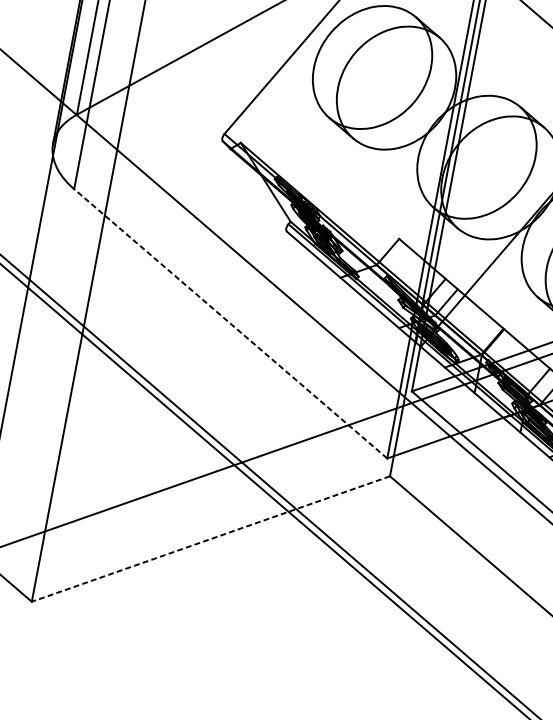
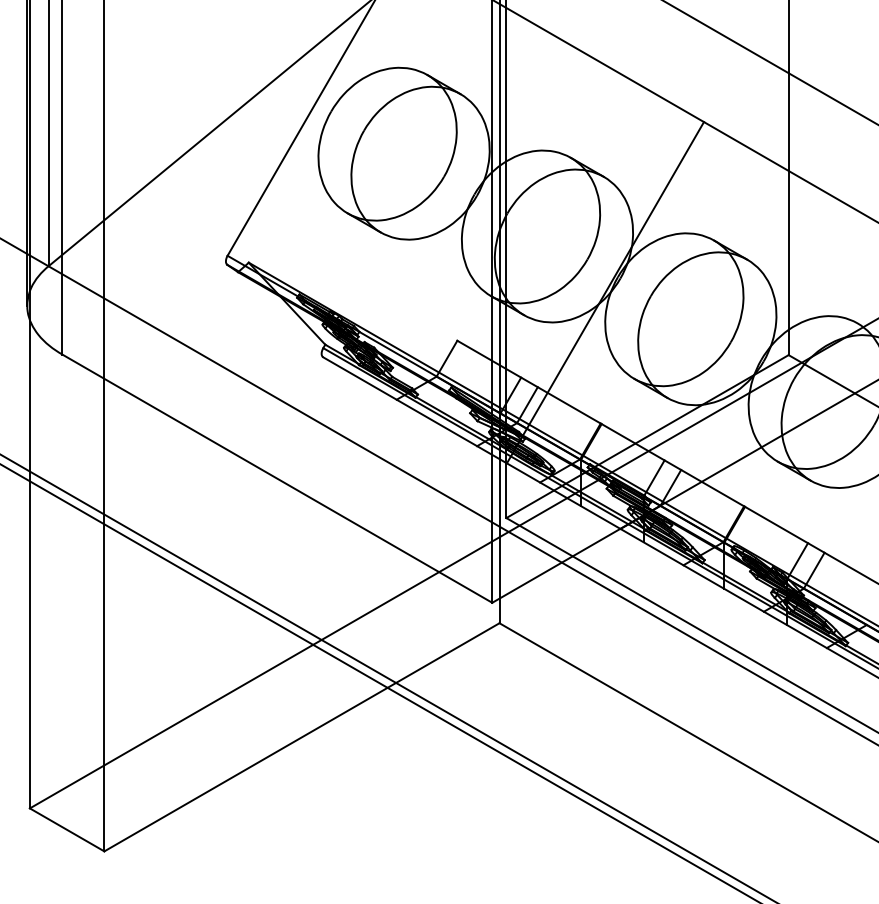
line: (230, 323) -> (276, 478), dashed -> solid
line: (210, 539) -> (301, 737), dashed -> solid

